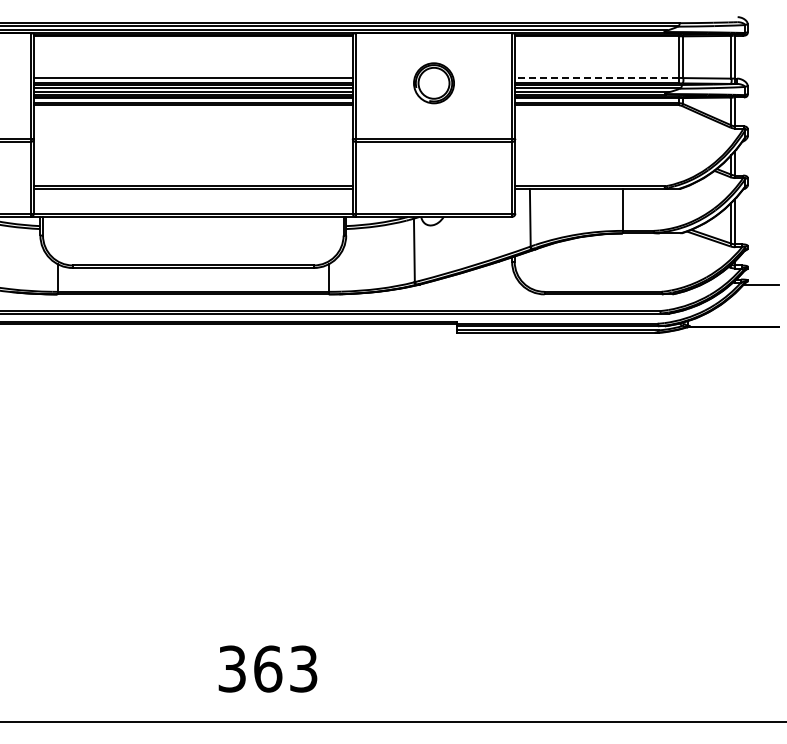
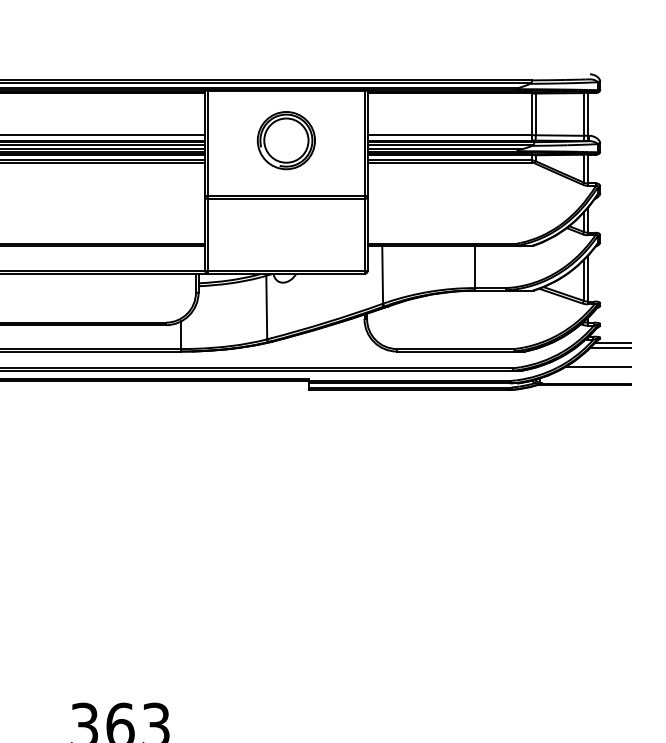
line: (597, 77) -> (449, 134), dashed -> solid
part: (433, 82) -> (285, 139), size x1.43
line: (757, 290) -> (609, 347), added
line: (745, 310) -> (597, 367), added

